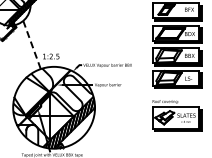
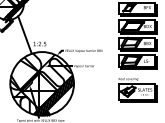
line: (32, 45) -> (25, 35), dashed -> solid

